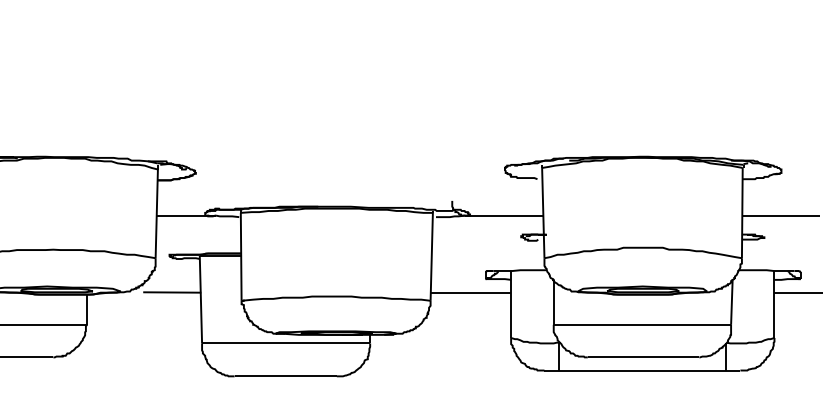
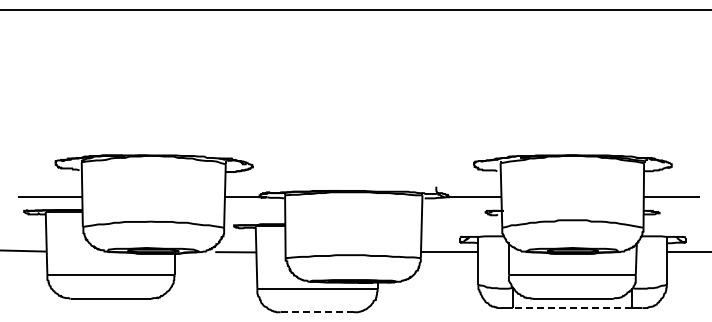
line: (642, 371) -> (572, 308), solid -> dashed
line: (286, 376) -> (317, 312), solid -> dashed

